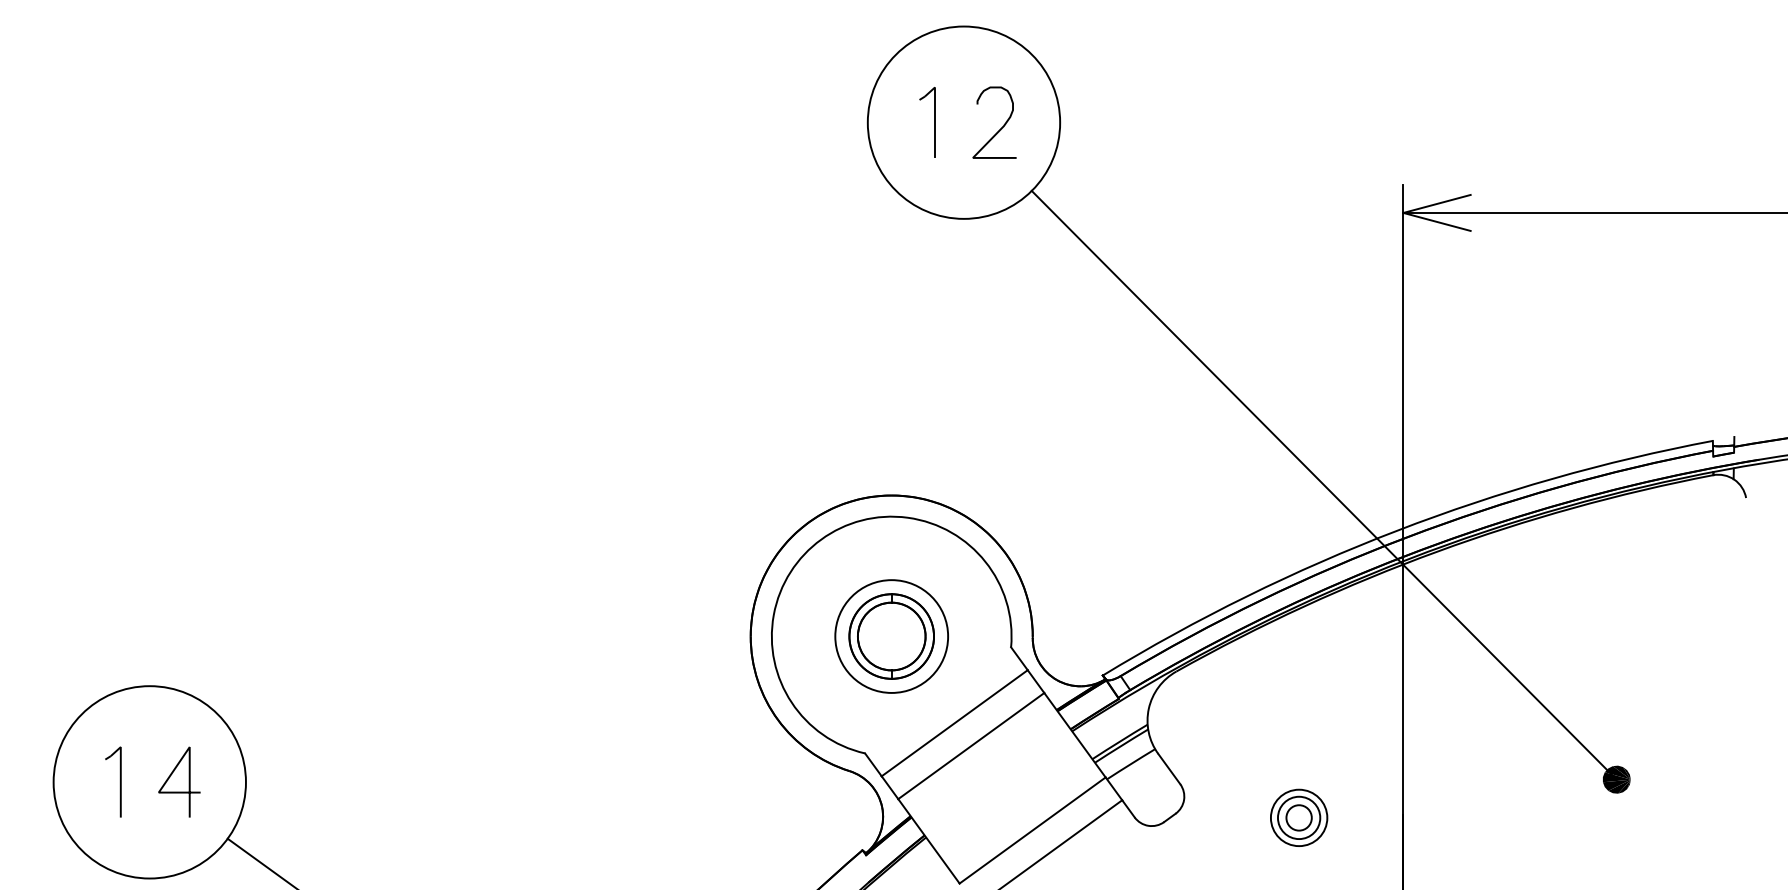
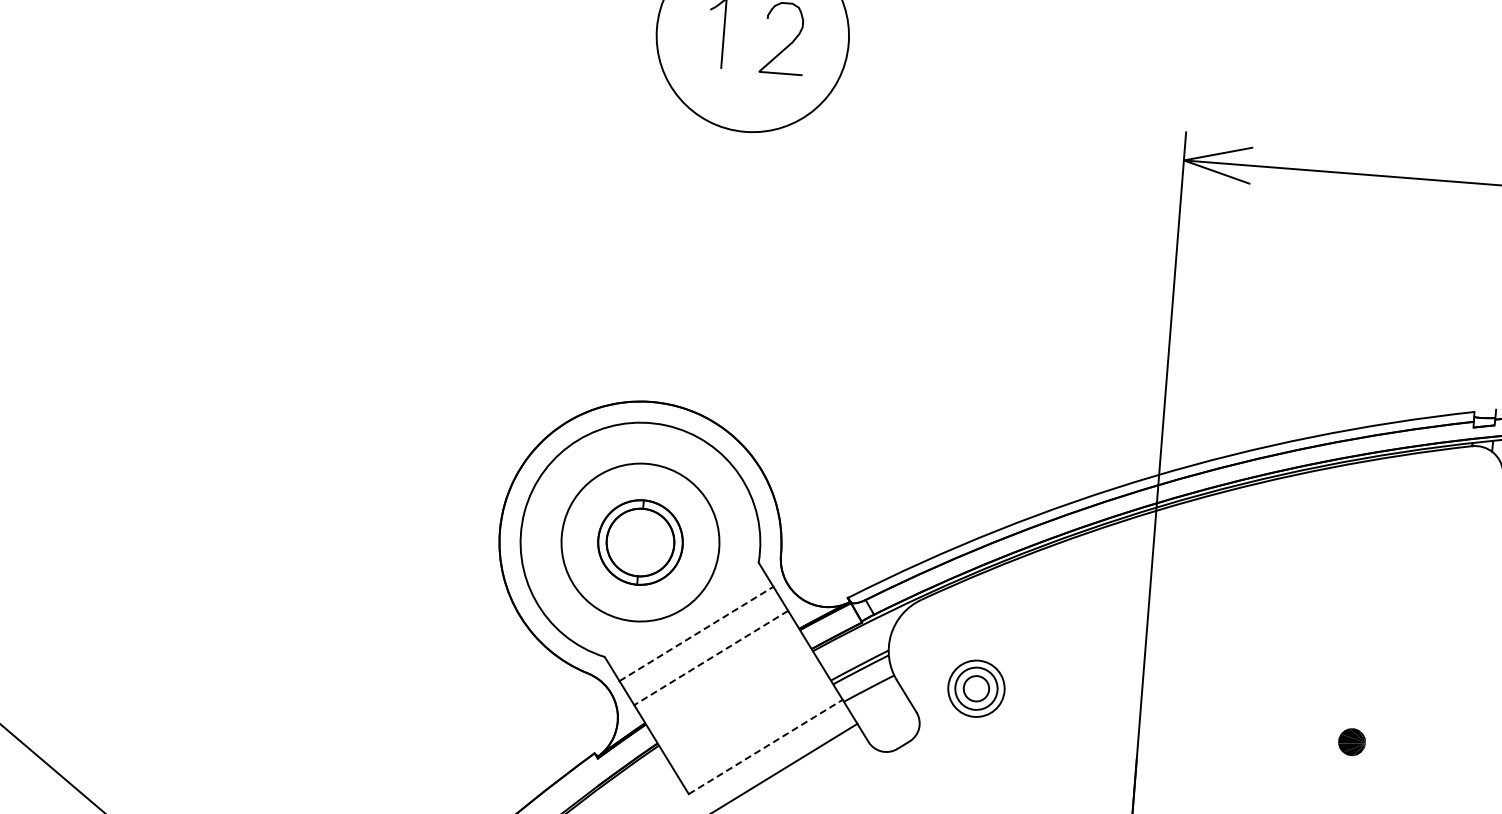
line: (1323, 484) -> (1082, 424), removed
circle: (891, 636) -> (640, 542), size x1.4
line: (955, 722) -> (697, 633), solid -> dashed
line: (970, 746) -> (710, 658), solid -> dashed
part: (1299, 817) -> (976, 688), moved
line: (1033, 830) -> (766, 747), solid -> dashed

